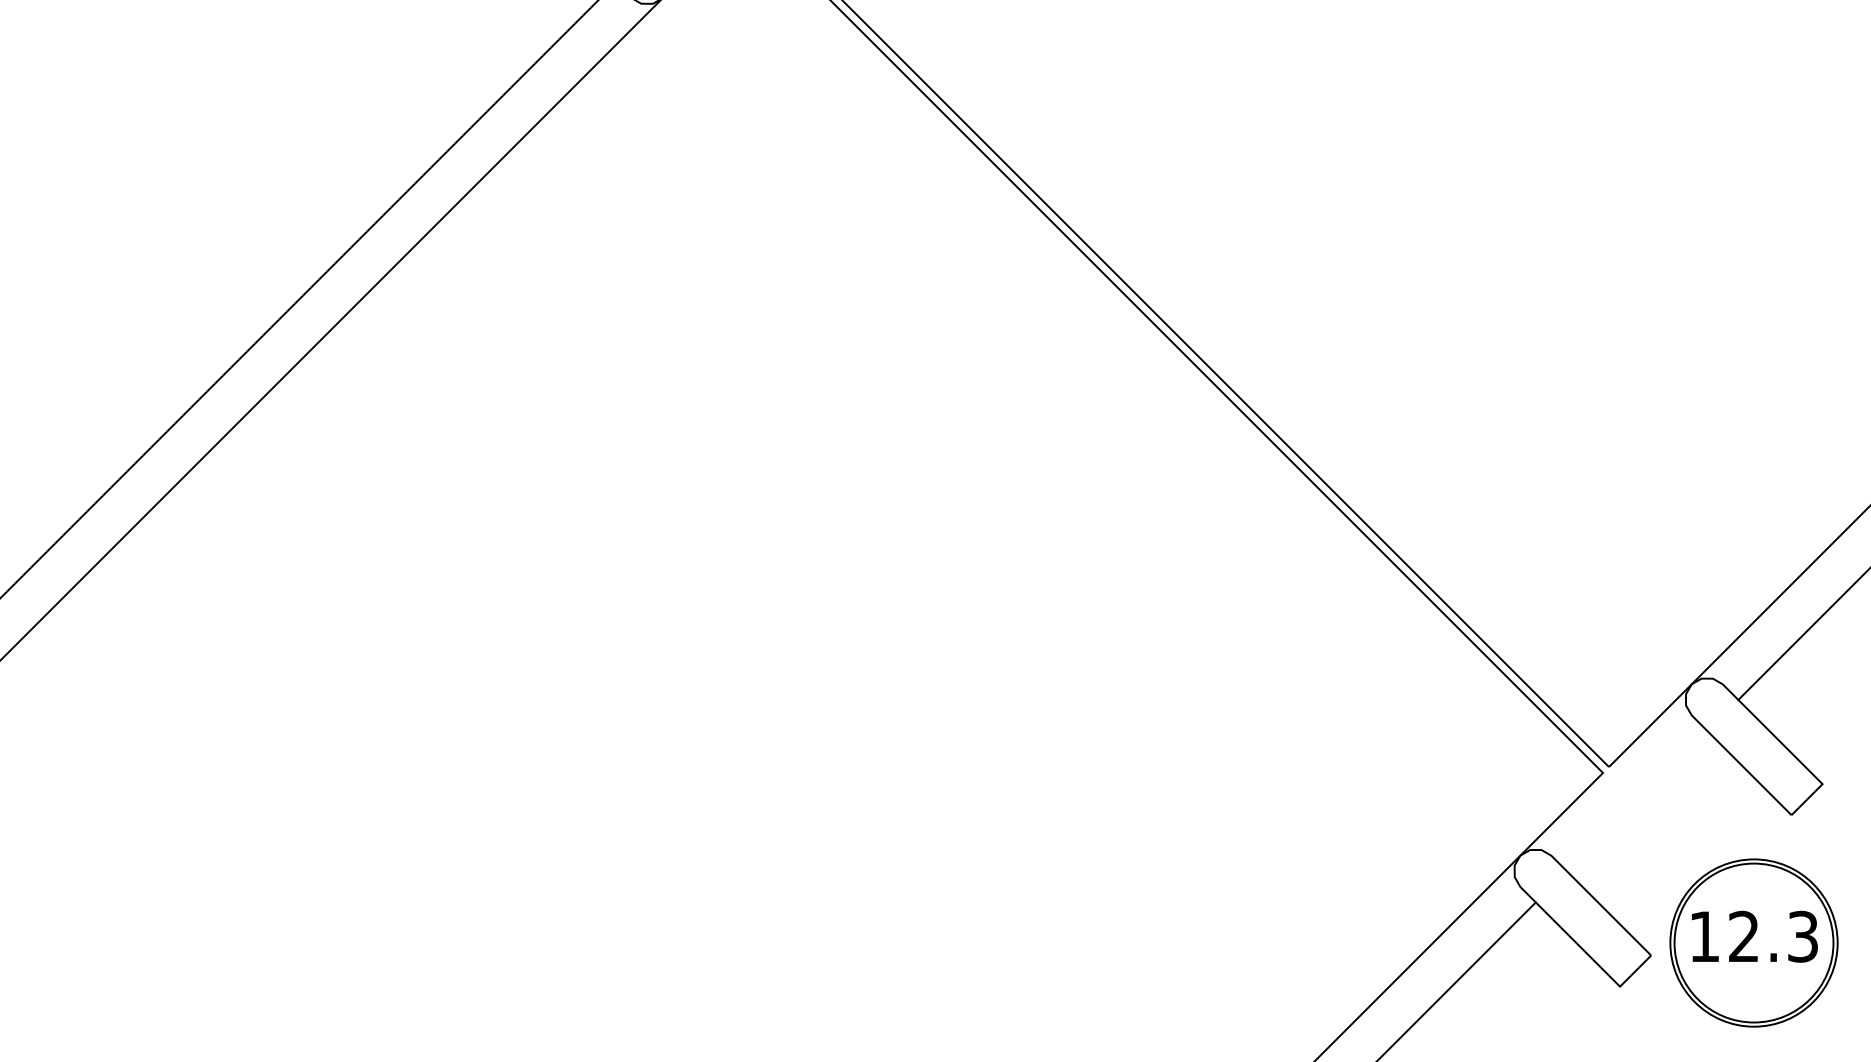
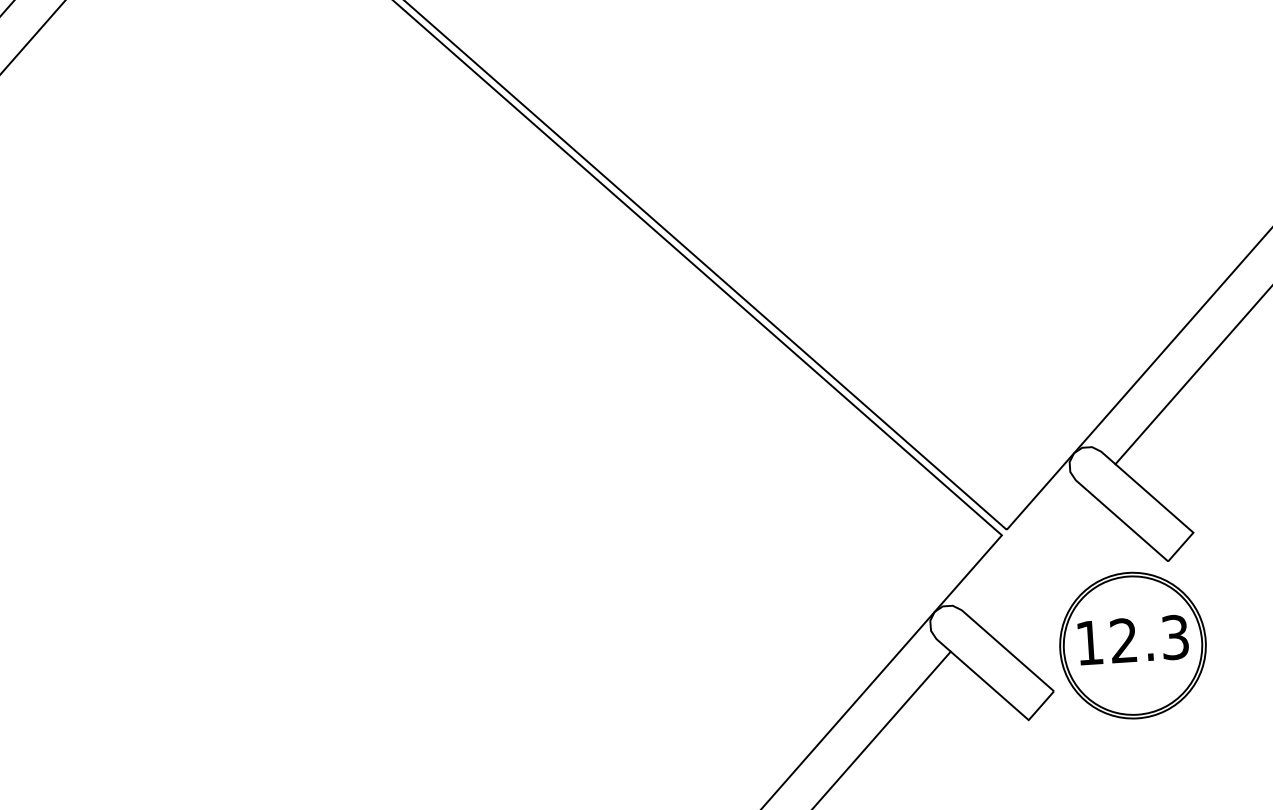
part: (1753, 942) -> (1132, 645), moved

